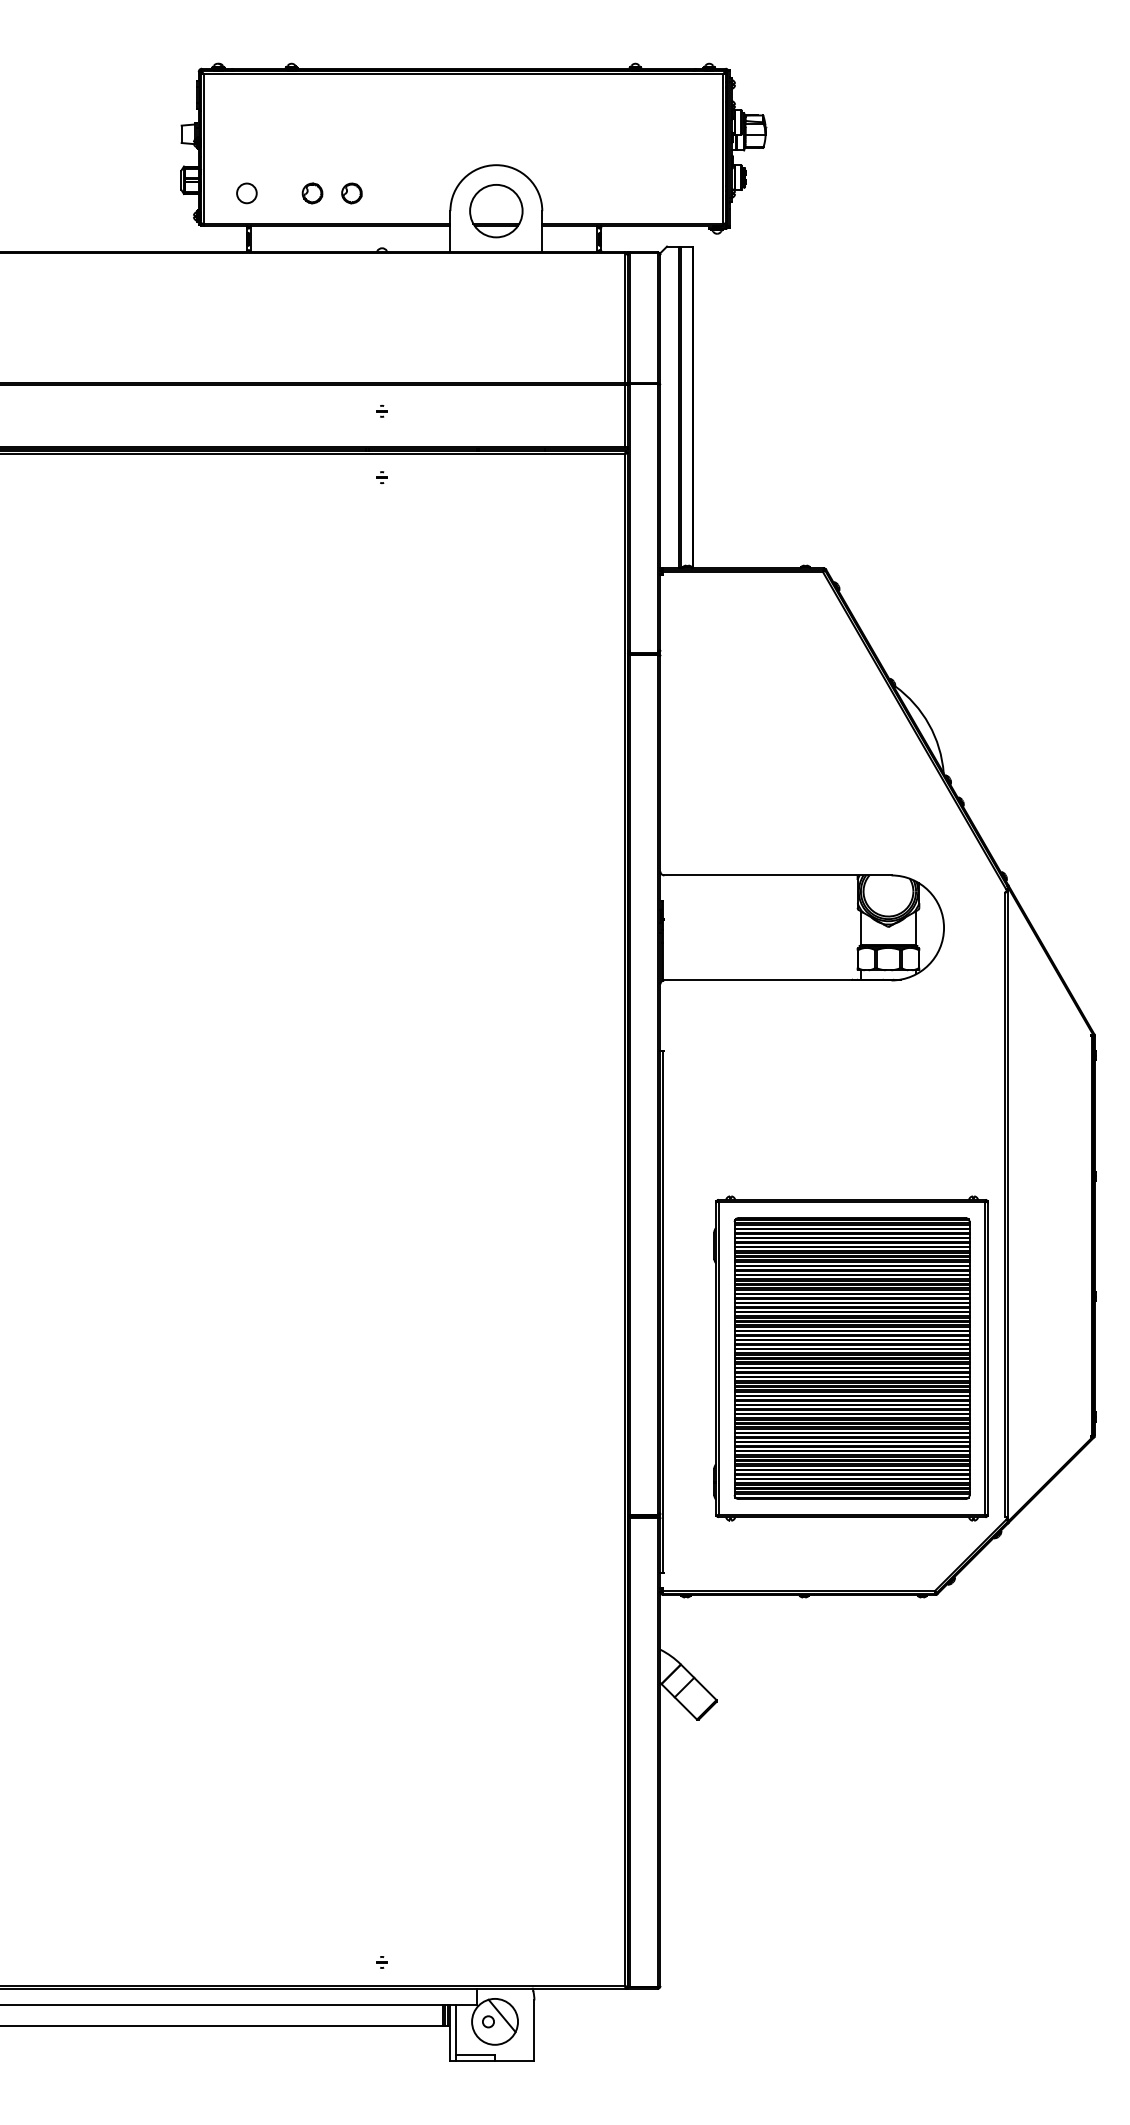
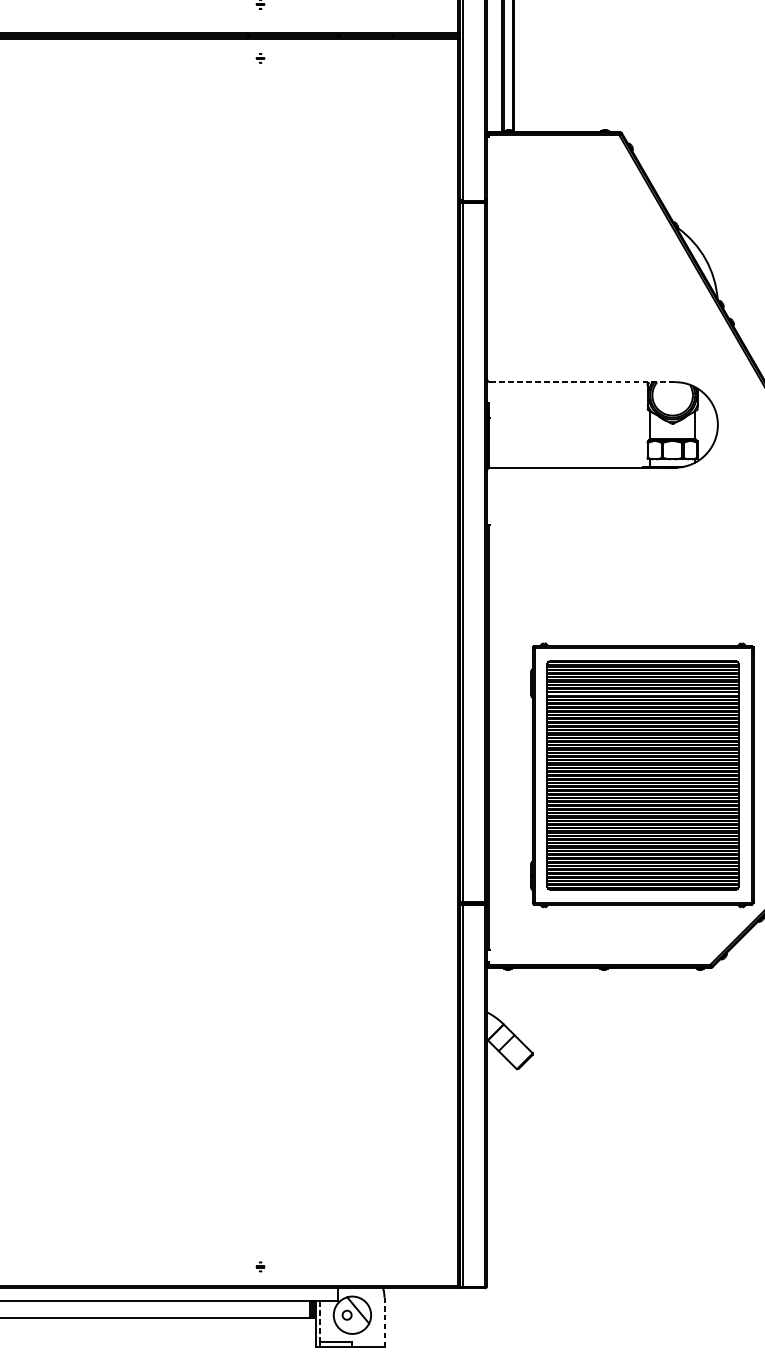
line: (777, 875) -> (582, 382), solid -> dashed
line: (455, 2029) -> (320, 1321), solid -> dashed
line: (534, 2030) -> (384, 1322), solid -> dashed

